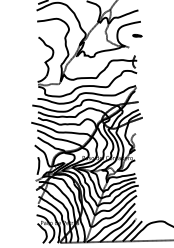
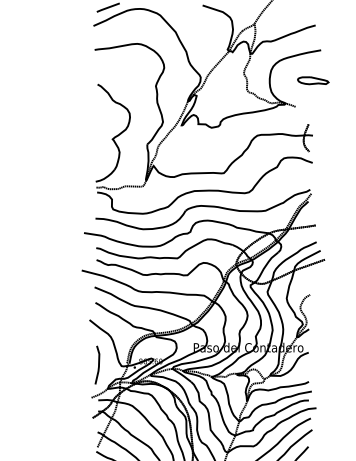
part: (137, 35) -> (313, 80), size x1.67

